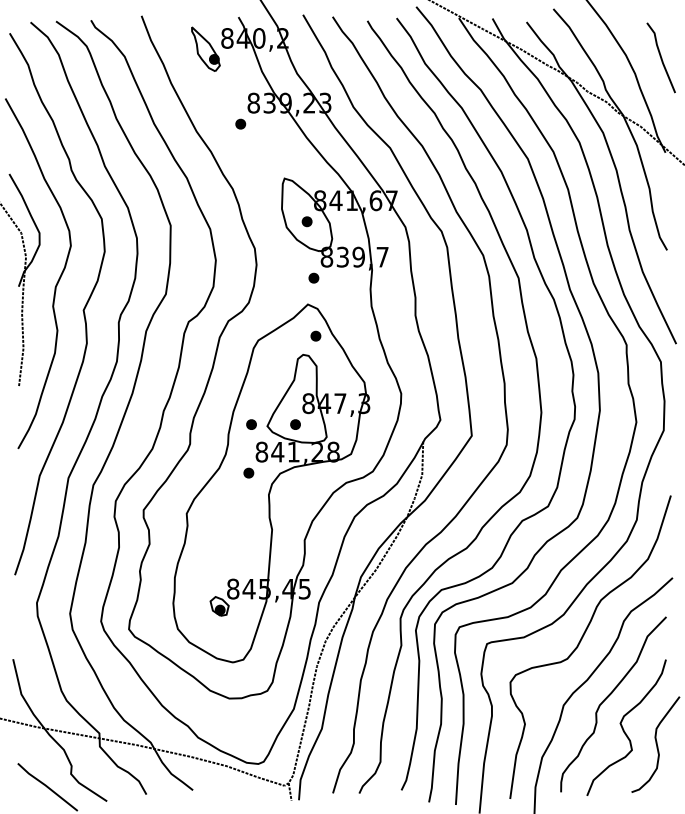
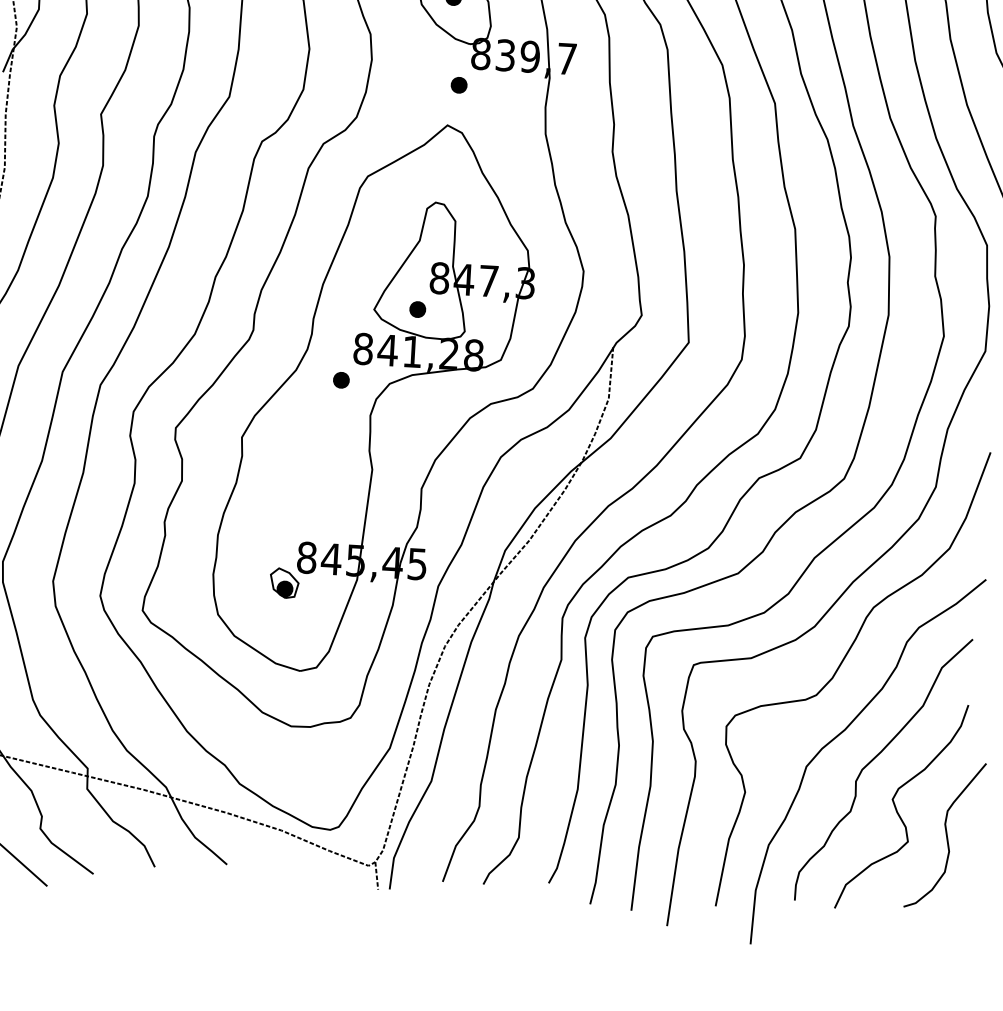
part: (315, 335) -> (456, 173), removed
part: (251, 424) -> (349, 305), removed

